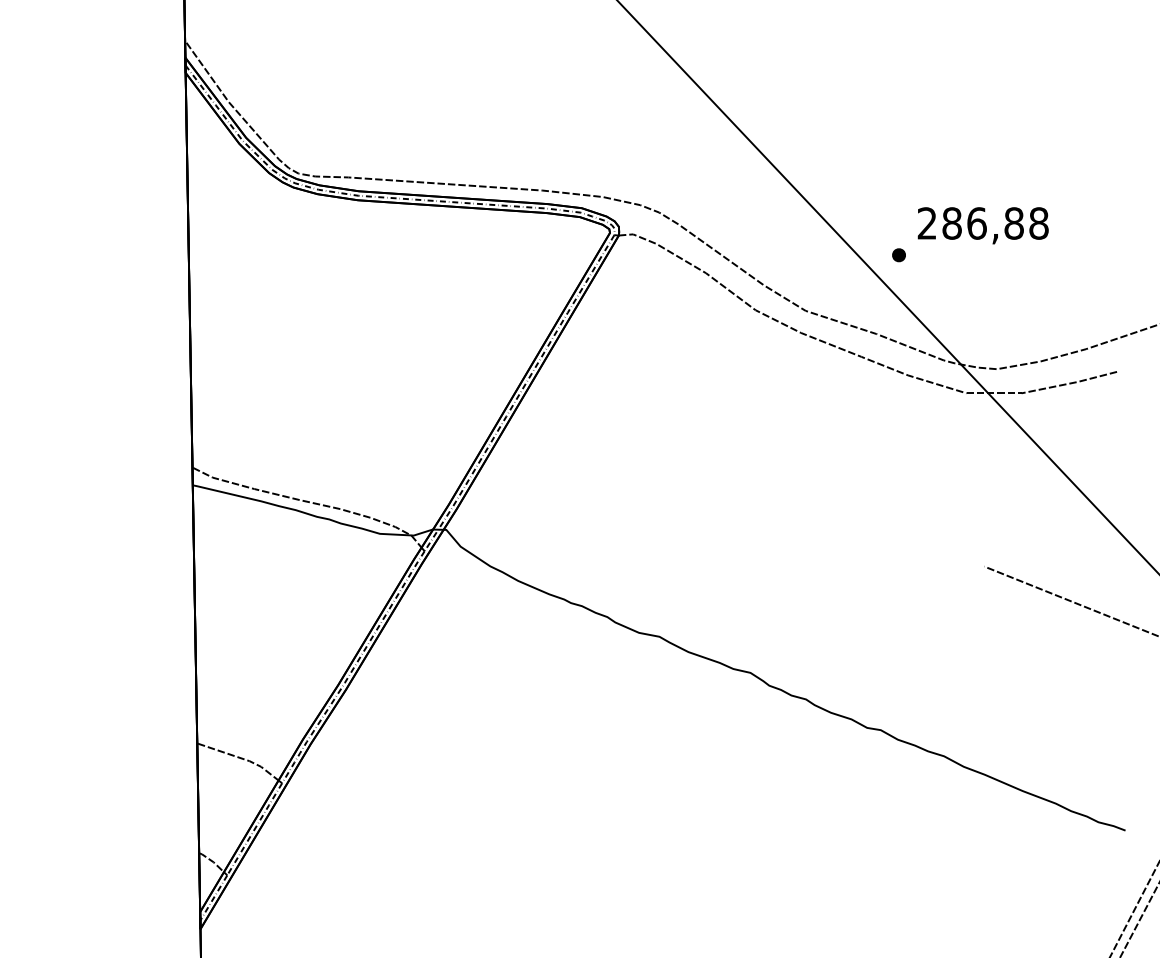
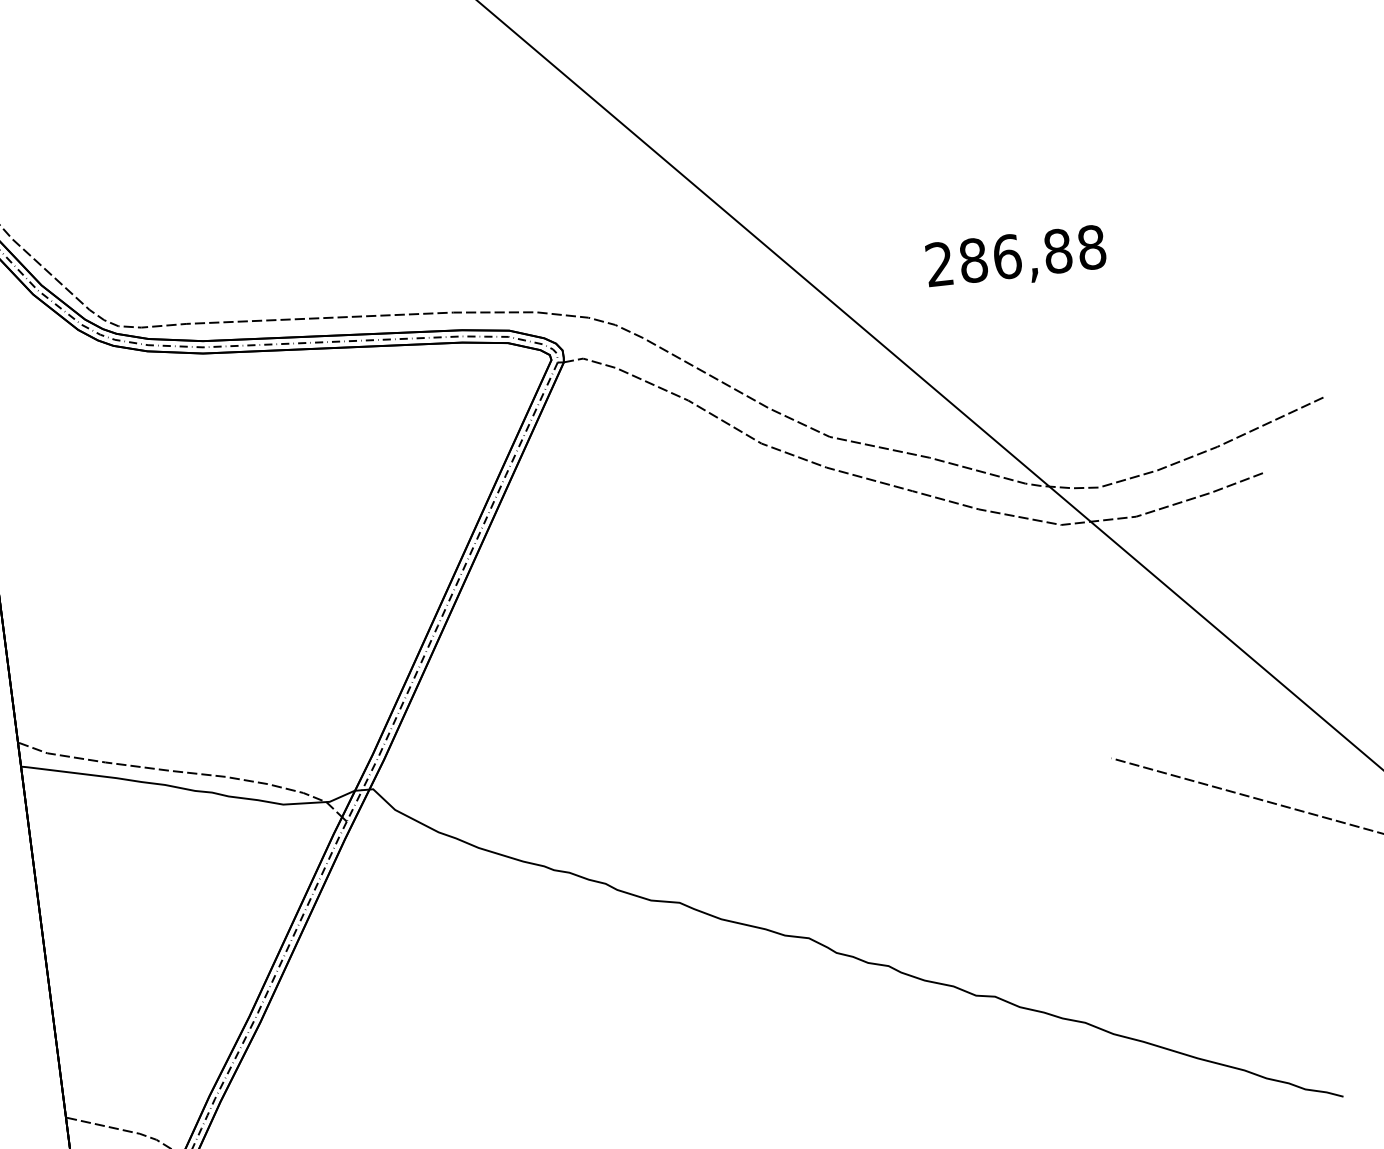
text: (982, 225) -> (1015, 258), moved
part: (898, 255) -> (947, 347), removed

